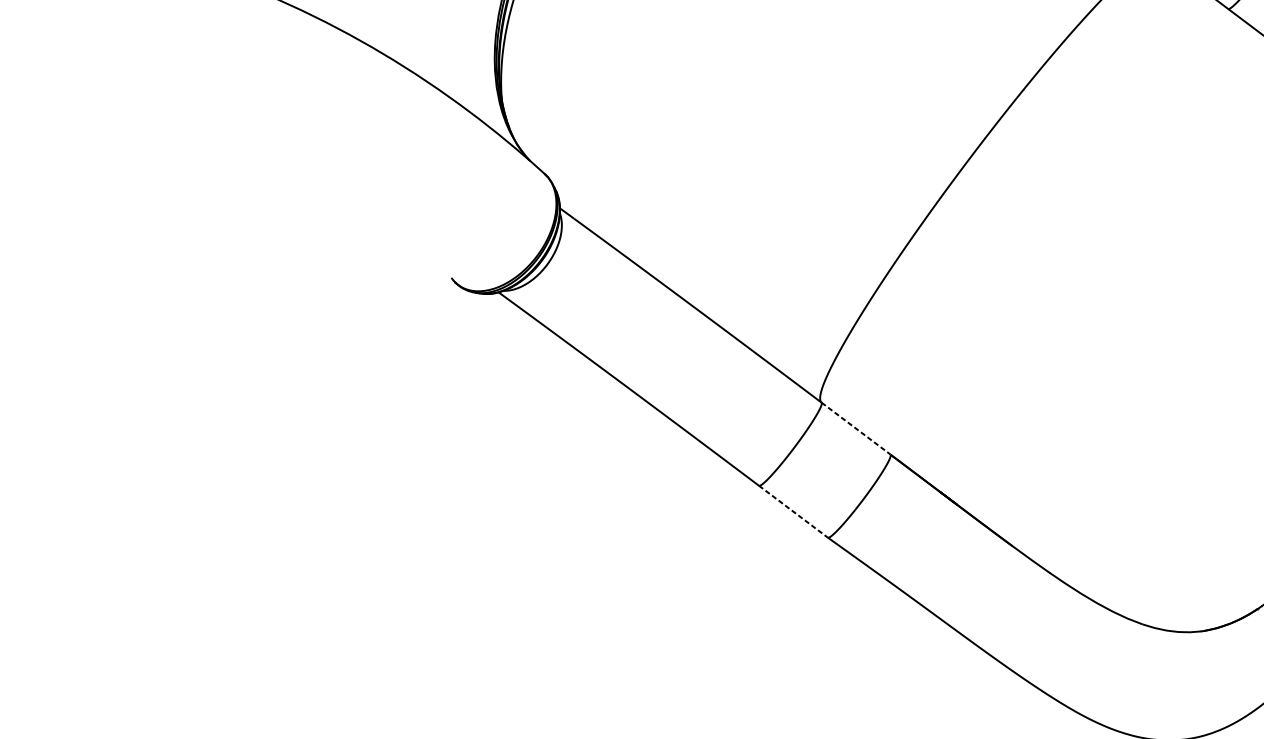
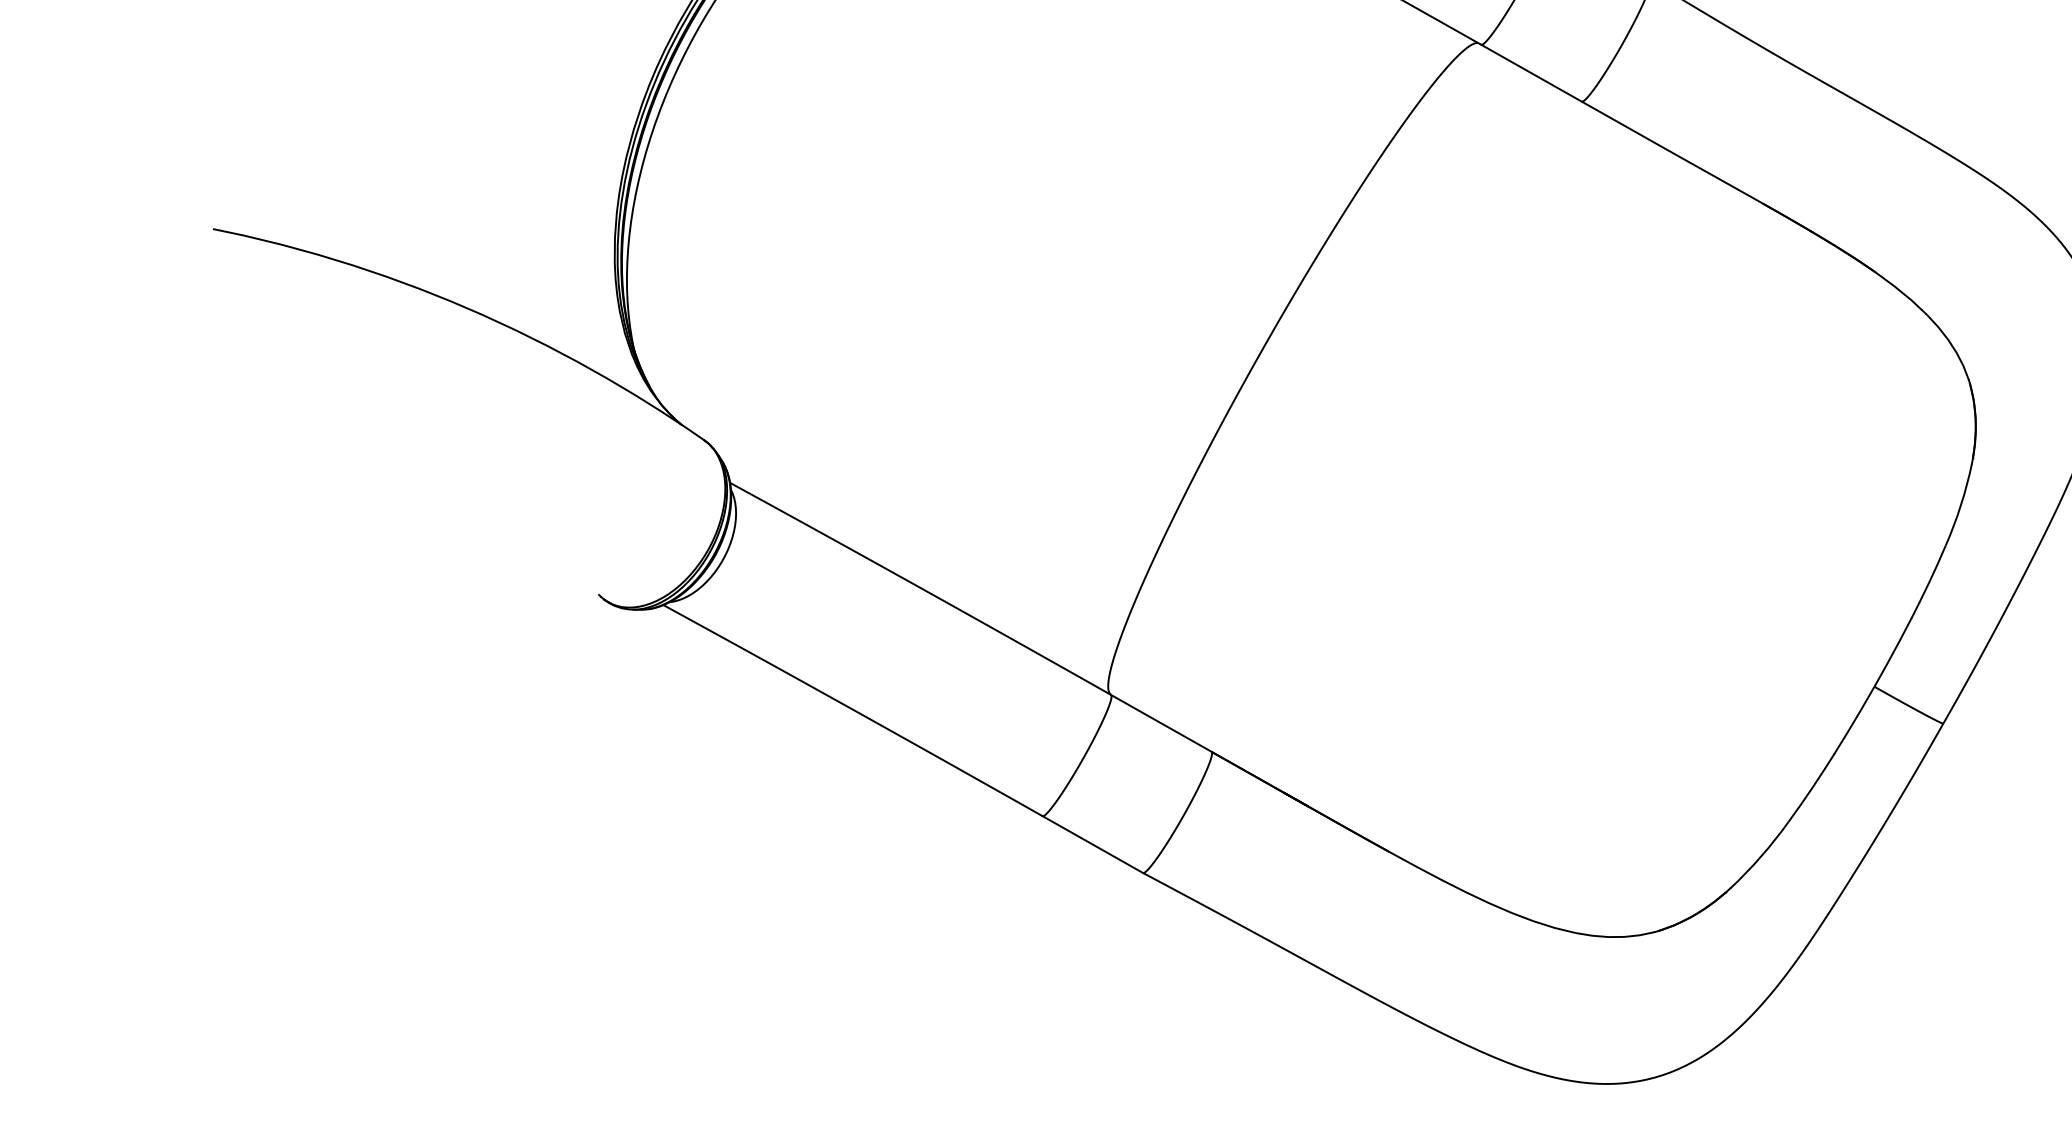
line: (856, 428) -> (1161, 723), dashed -> solid
line: (793, 511) -> (1092, 844), dashed -> solid

